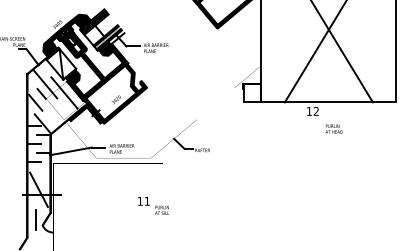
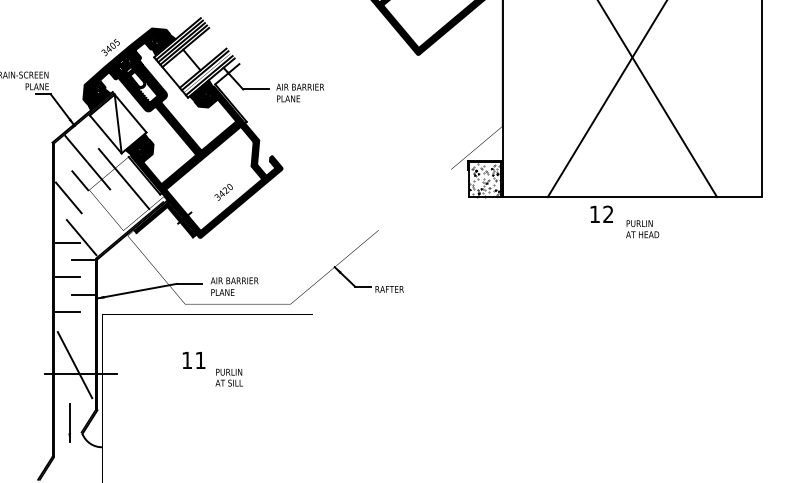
hatch: (252, 93) -> (485, 179), added
text: (333, 128) -> (641, 228), moved
text: (153, 205) -> (212, 368), moved

